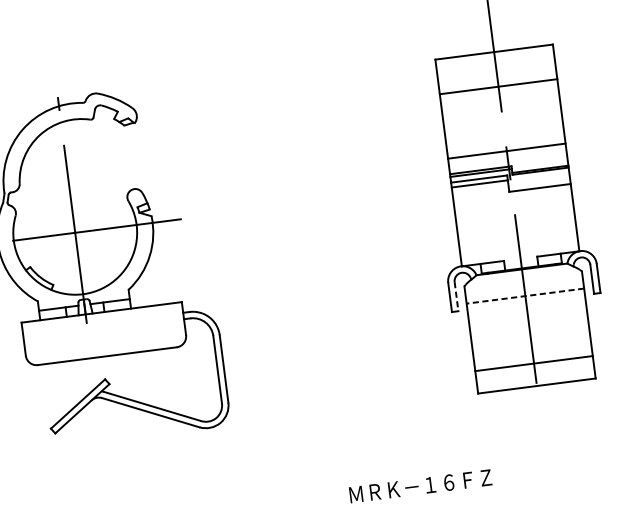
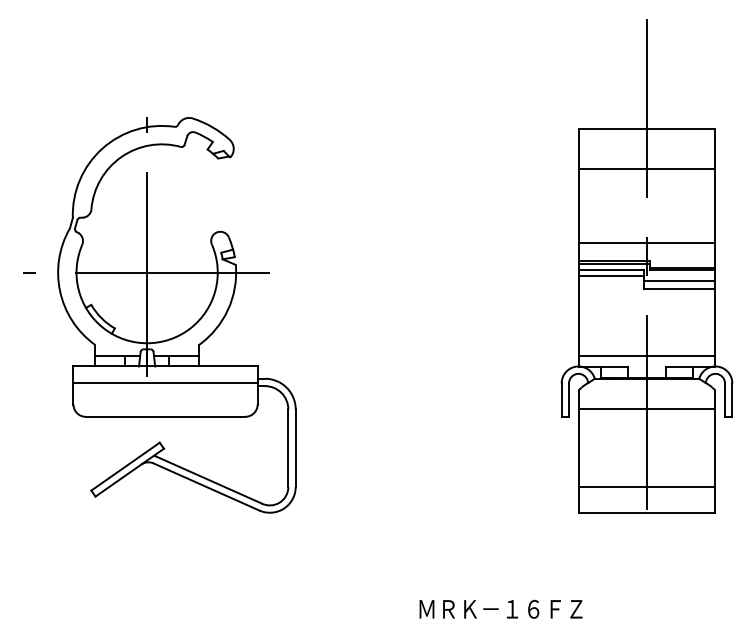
line: (538, 180) -> (678, 280), added
line: (518, 249) -> (646, 355), added
line: (456, 296) -> (569, 400), dashed -> solid
line: (525, 296) -> (647, 409), dashed -> solid
line: (103, 327) -> (165, 383), added

